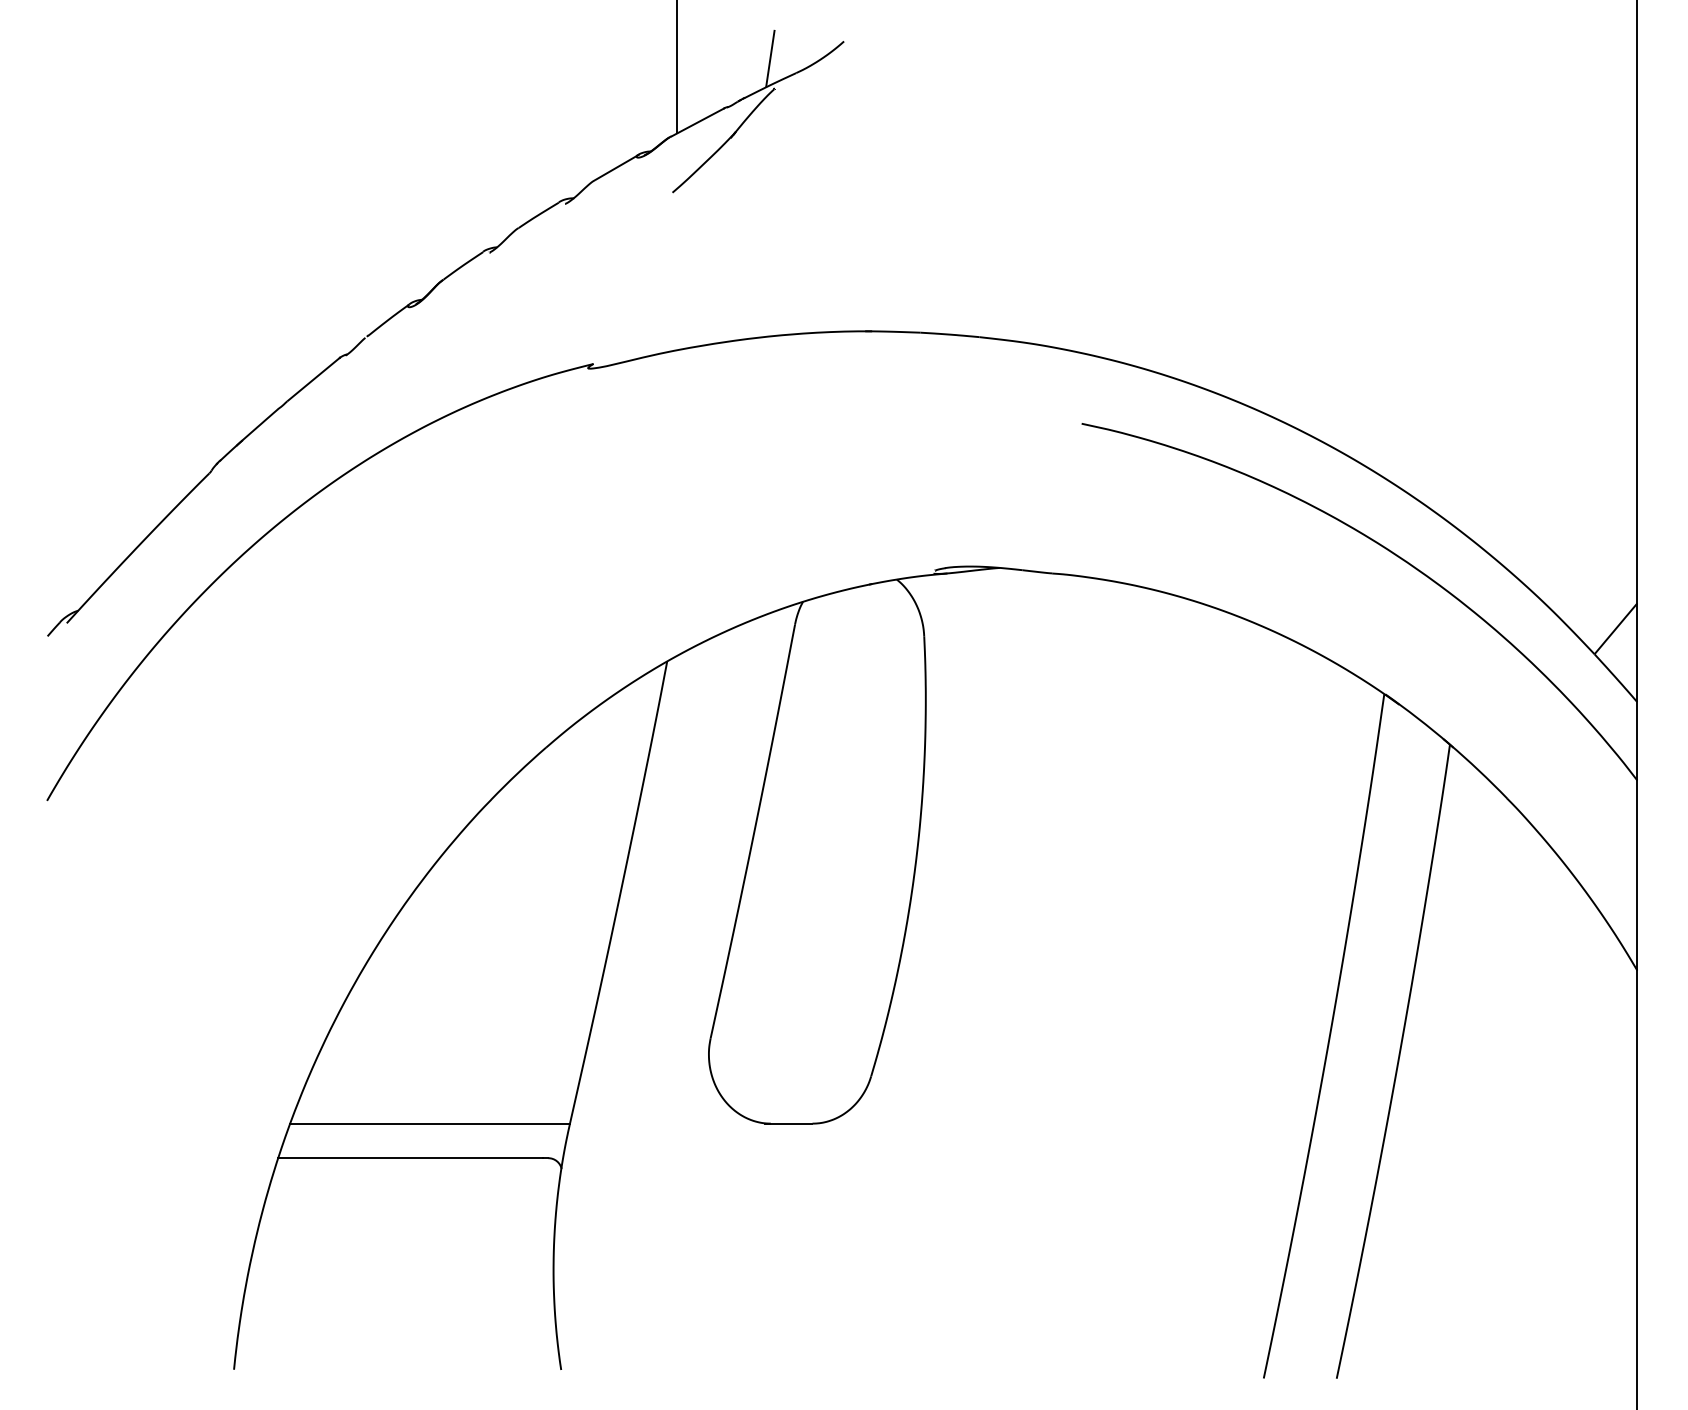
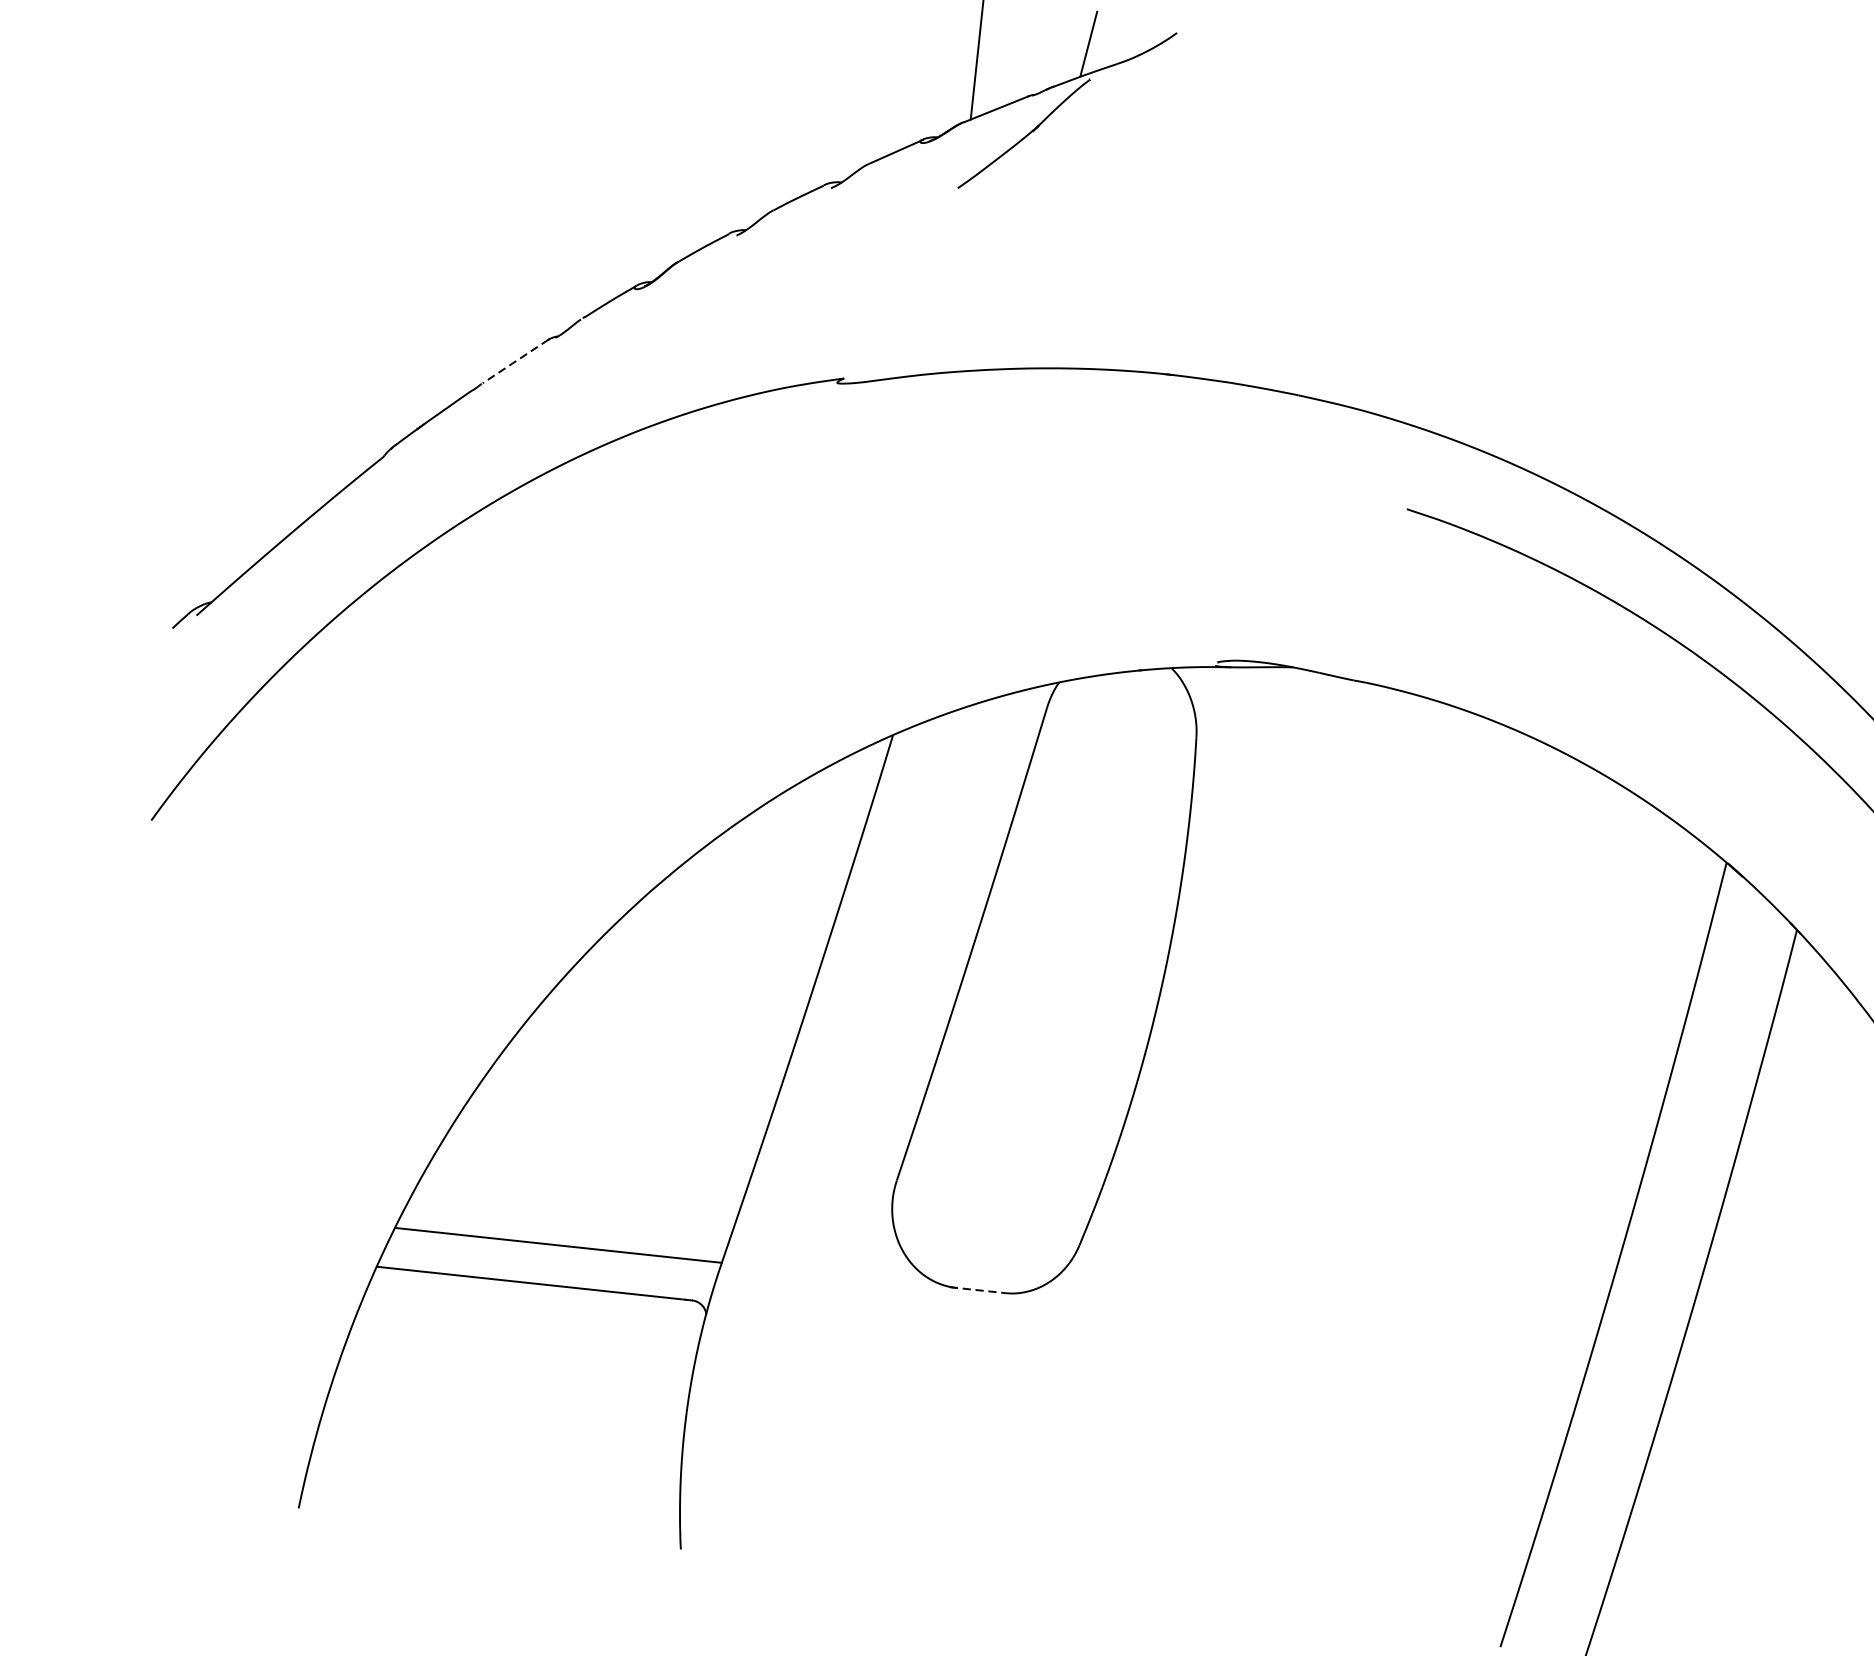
line: (313, 379) -> (515, 361), solid -> dashed
line: (788, 1123) -> (977, 1289), solid -> dashed

